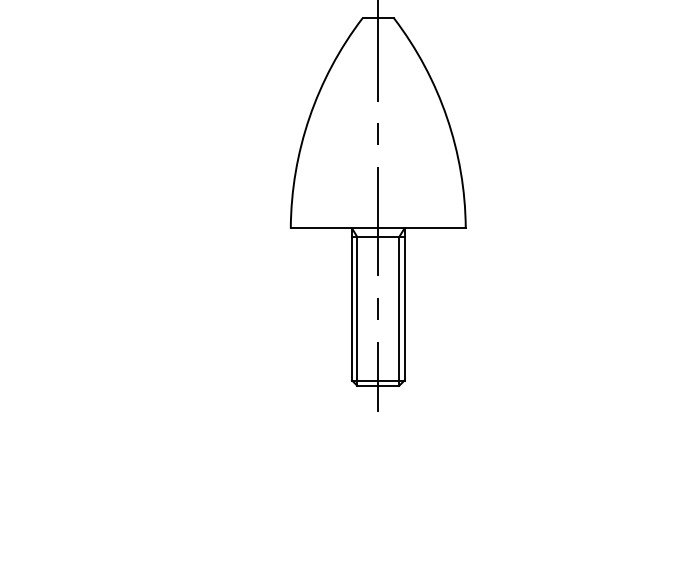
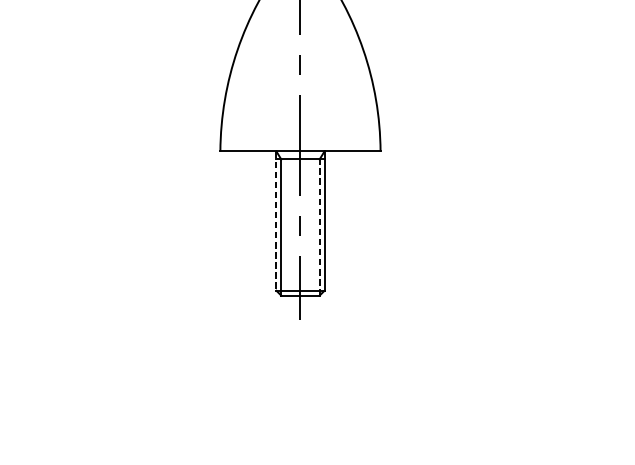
line: (352, 304) -> (276, 221), solid -> dashed
line: (399, 310) -> (319, 226), solid -> dashed

